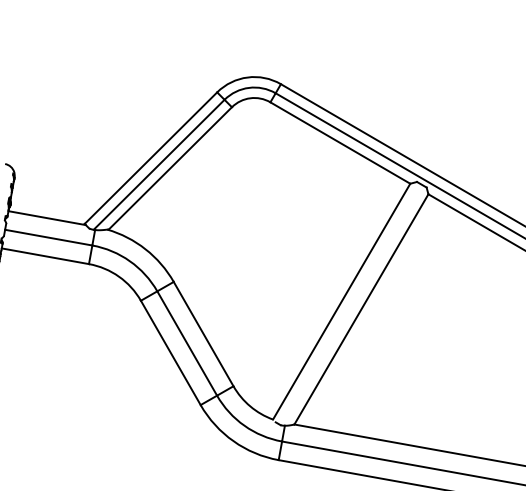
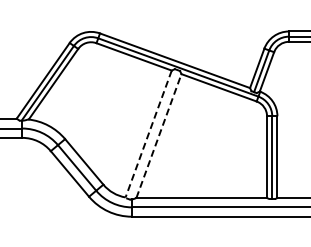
line: (341, 302) -> (148, 134), solid -> dashed
line: (360, 310) -> (158, 136), solid -> dashed

